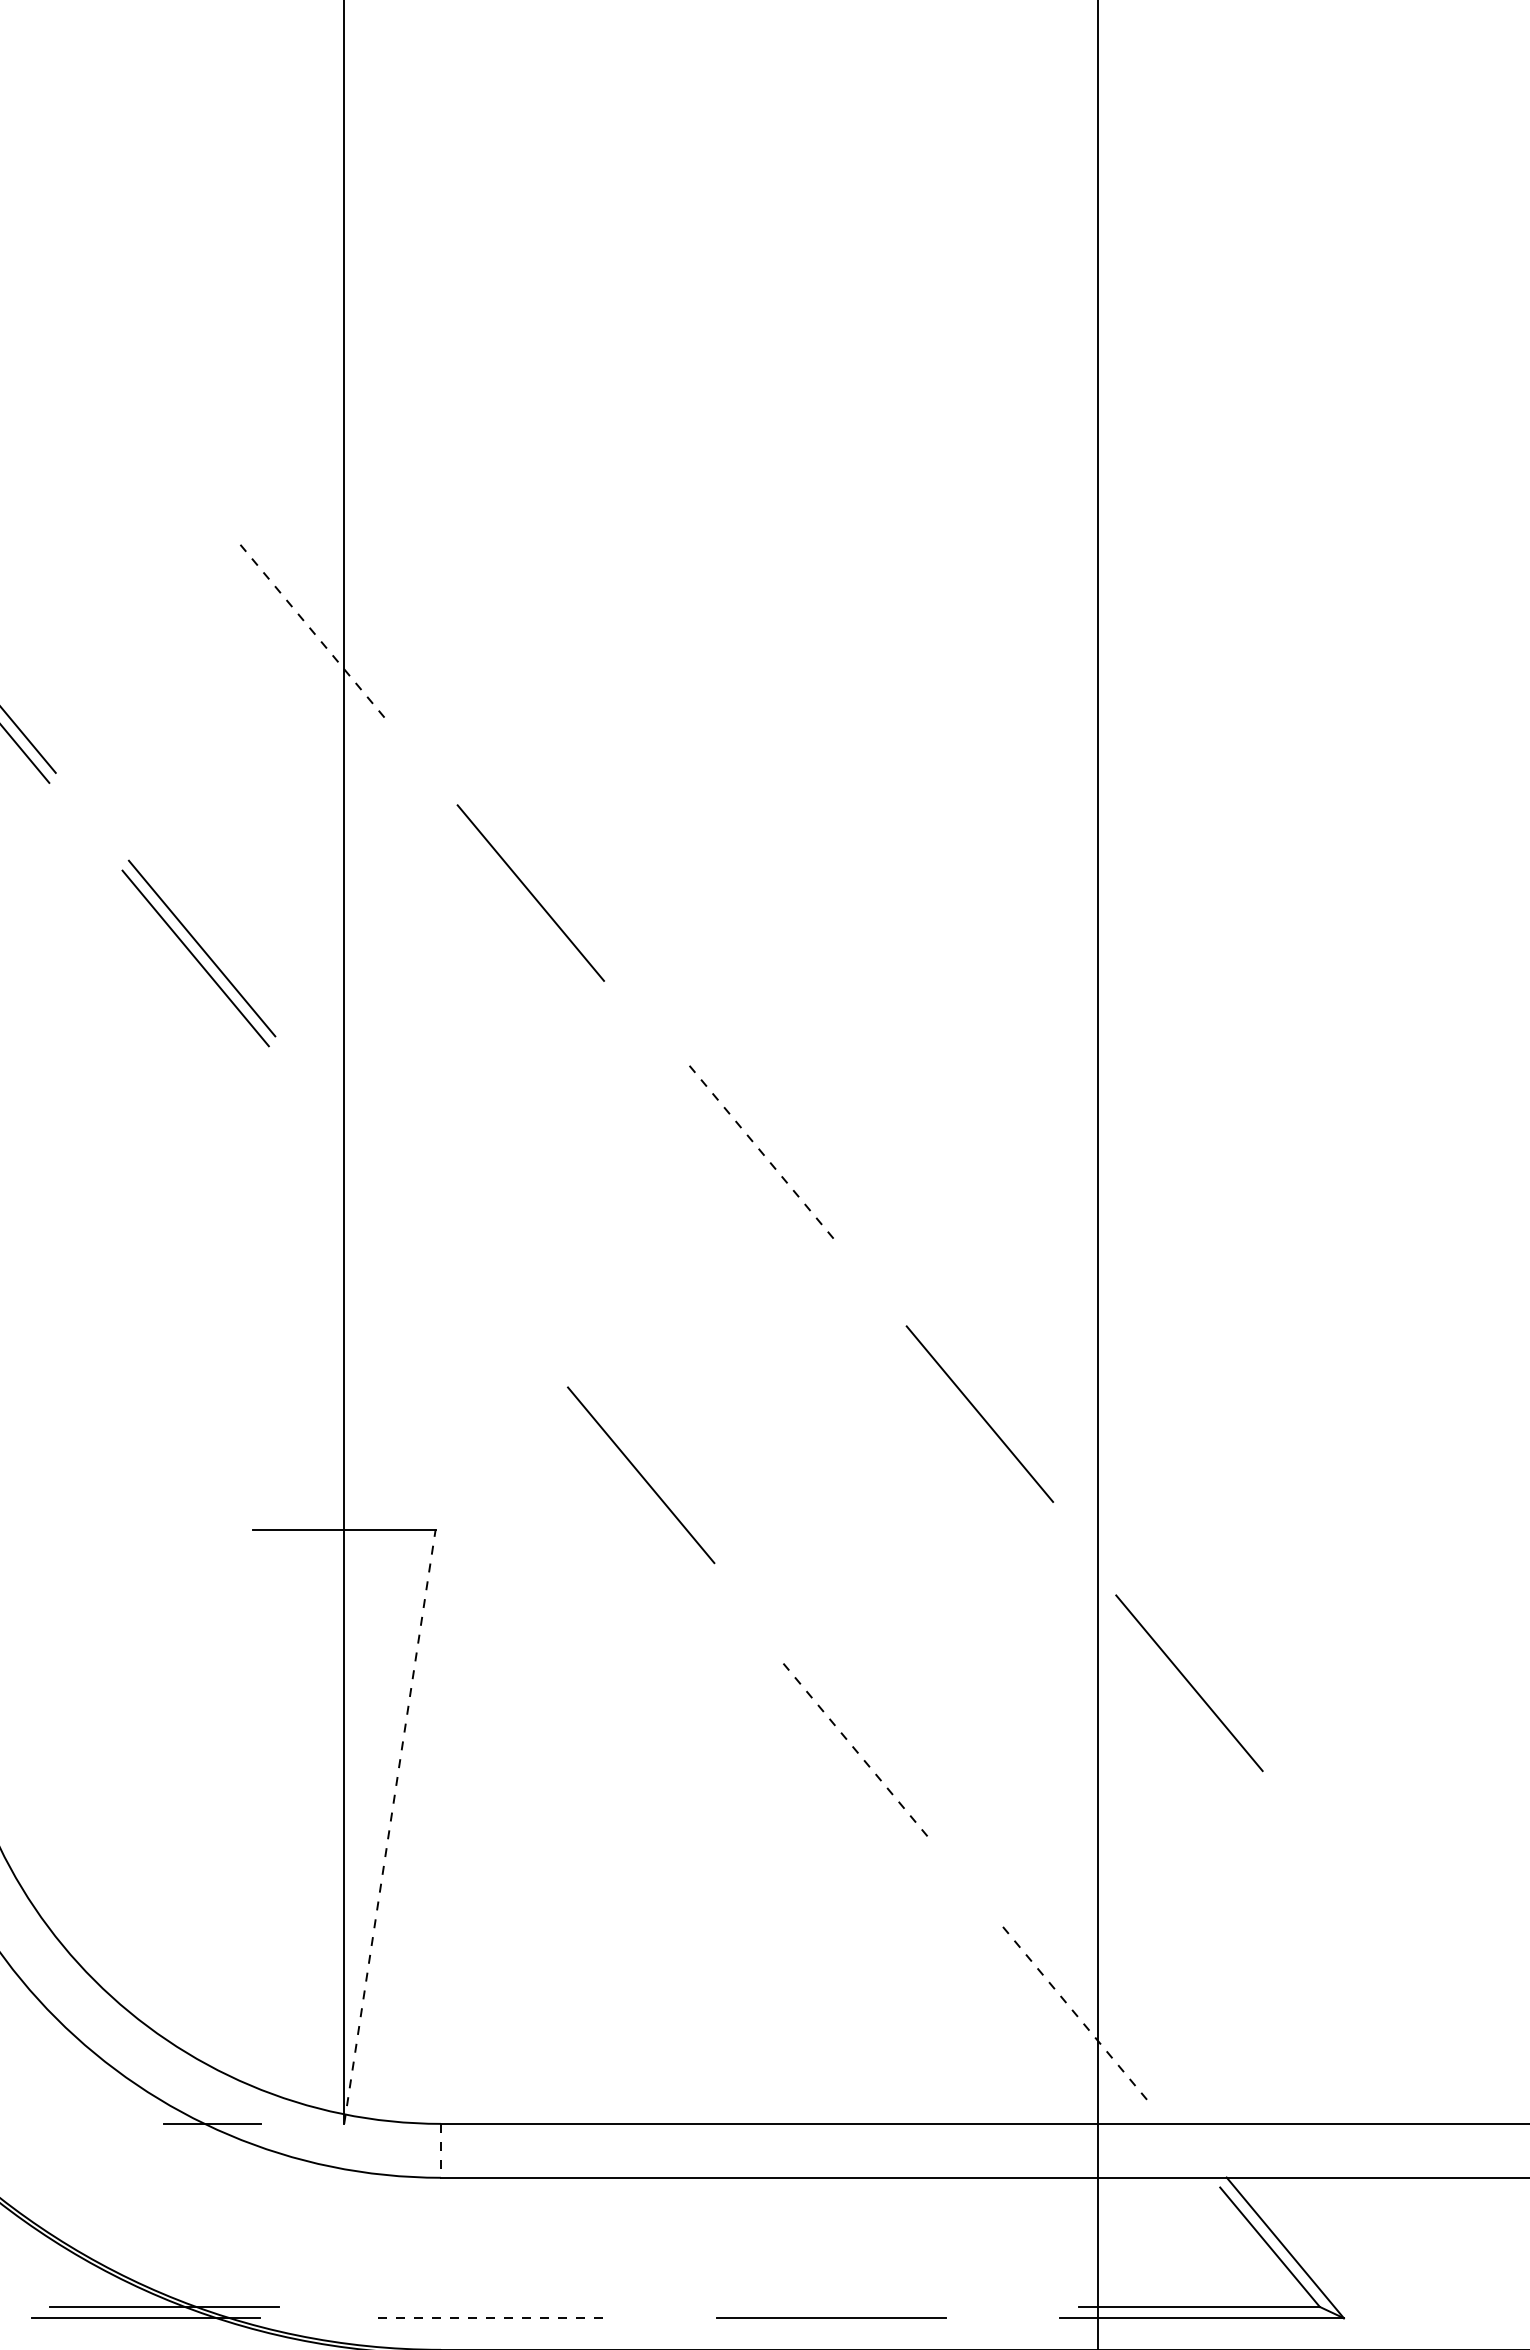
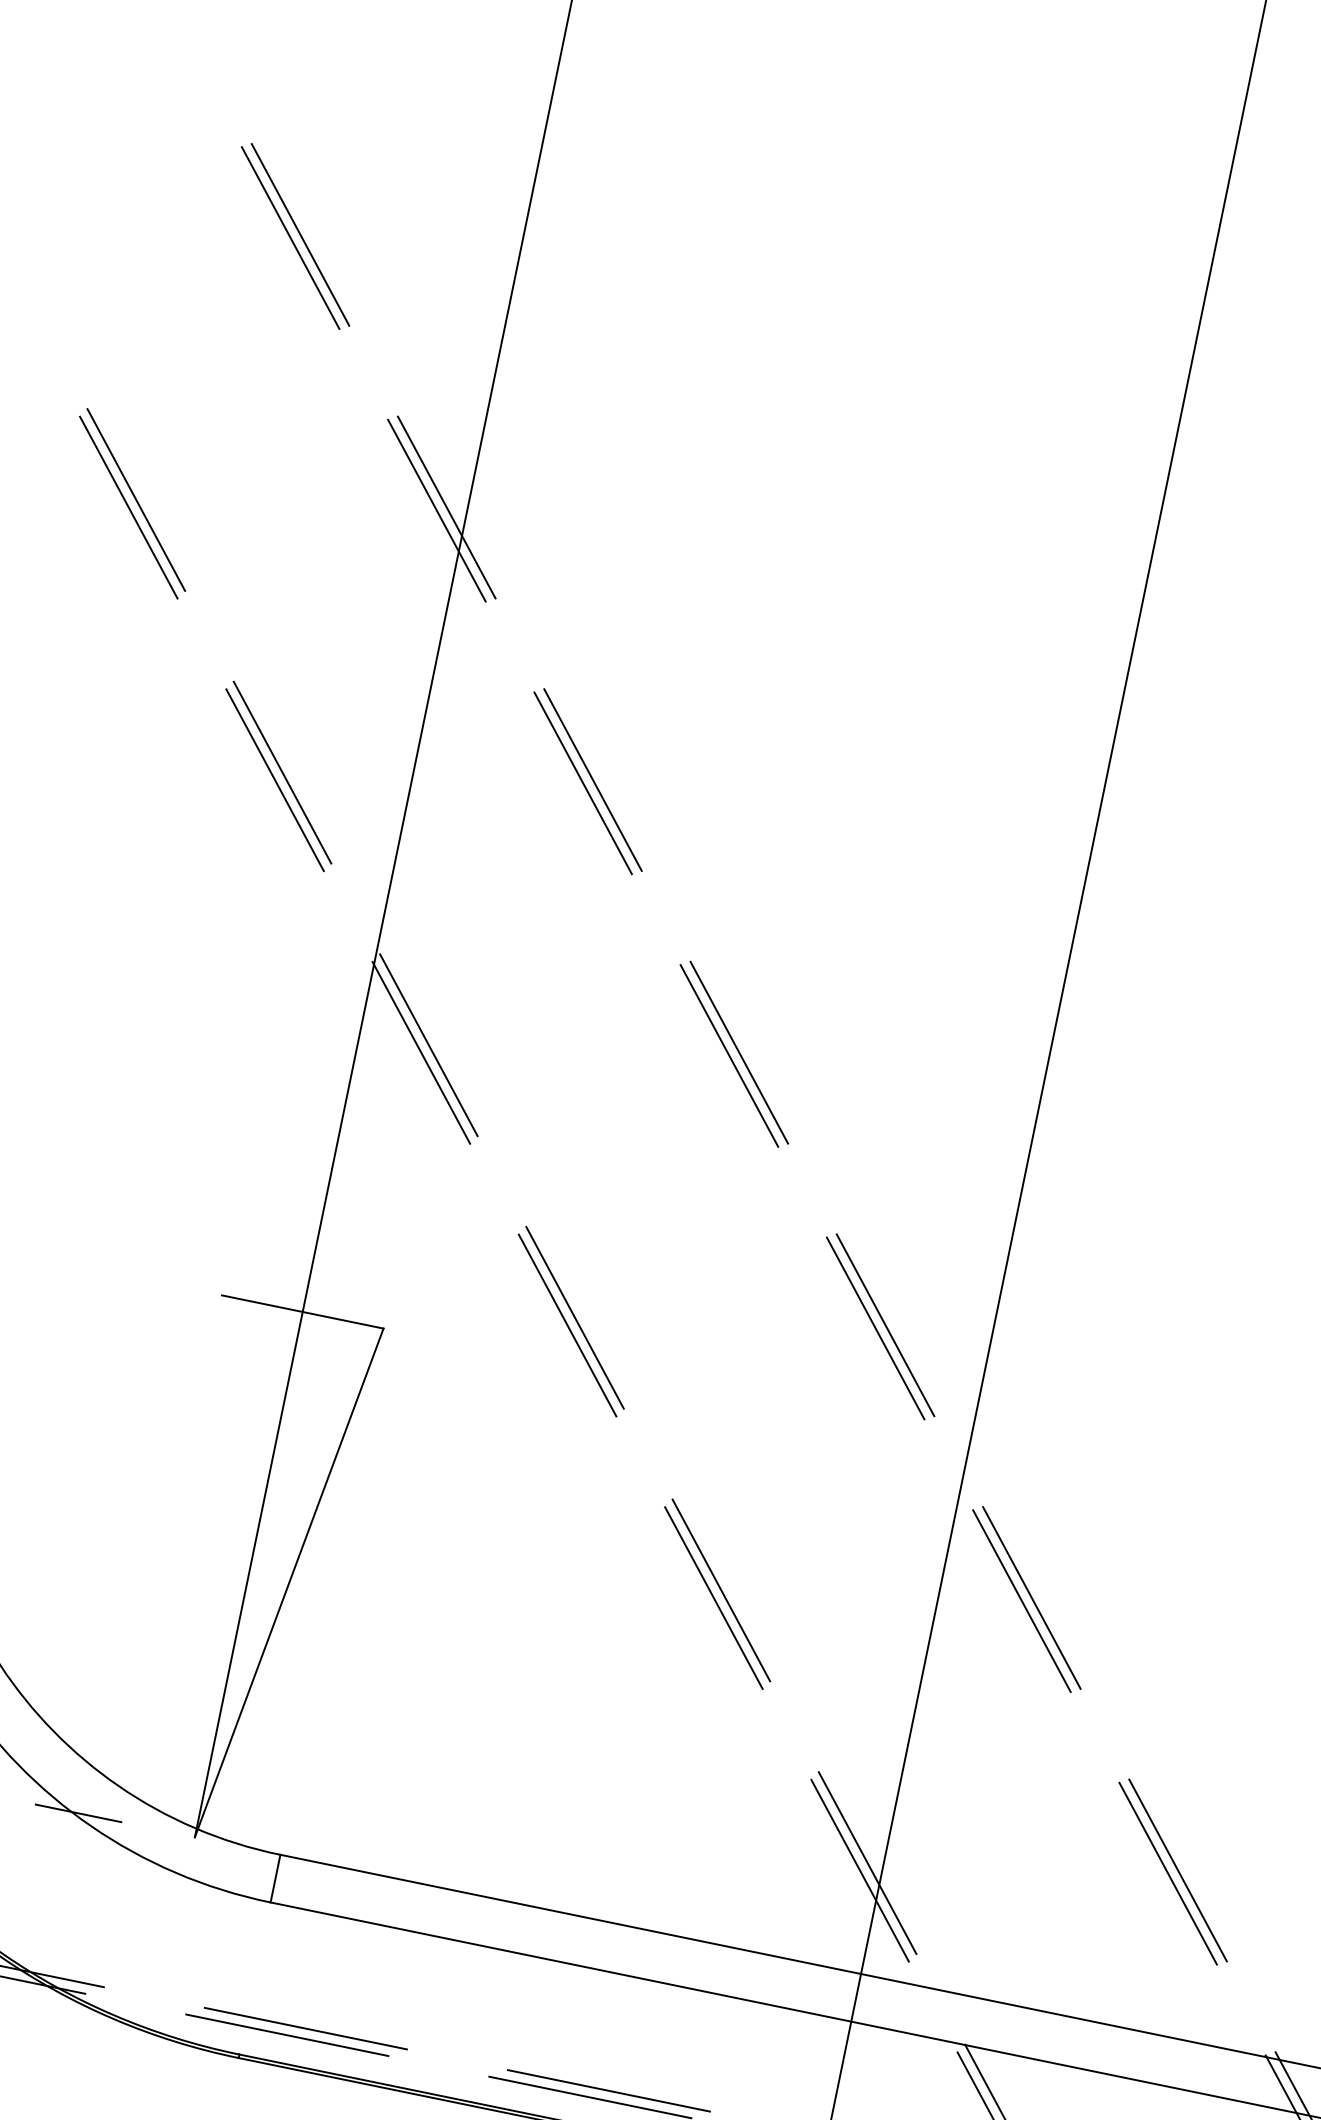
line: (101, 360) -> (300, 234), added
line: (91, 366) -> (290, 238), added
line: (321, 623) -> (447, 506), added
line: (311, 629) -> (437, 510), dashed -> solid
line: (540, 887) -> (592, 780), added
line: (760, 1150) -> (739, 1052), dashed -> solid
line: (750, 1156) -> (729, 1055), added
line: (421, 1211) -> (428, 1044), added
line: (415, 1221) -> (421, 1052), added
line: (969, 1419) -> (875, 1328), added
line: (634, 1484) -> (567, 1324), added
line: (1199, 1677) -> (1031, 1597), added
line: (860, 1738) -> (721, 1590), added
line: (854, 1748) -> (714, 1598), dashed -> solid
line: (389, 1826) -> (288, 1582), dashed -> solid
line: (1418, 1940) -> (1177, 1870), added
line: (1408, 1946) -> (1167, 1873), added
line: (1080, 2001) -> (867, 1862), added
line: (1073, 2011) -> (859, 1870), dashed -> solid
line: (440, 2150) -> (275, 1878), dashed -> solid
line: (507, 2306) -> (306, 2028), added
line: (849, 2306) -> (608, 2090), added
line: (488, 2318) -> (287, 2035), dashed -> solid

